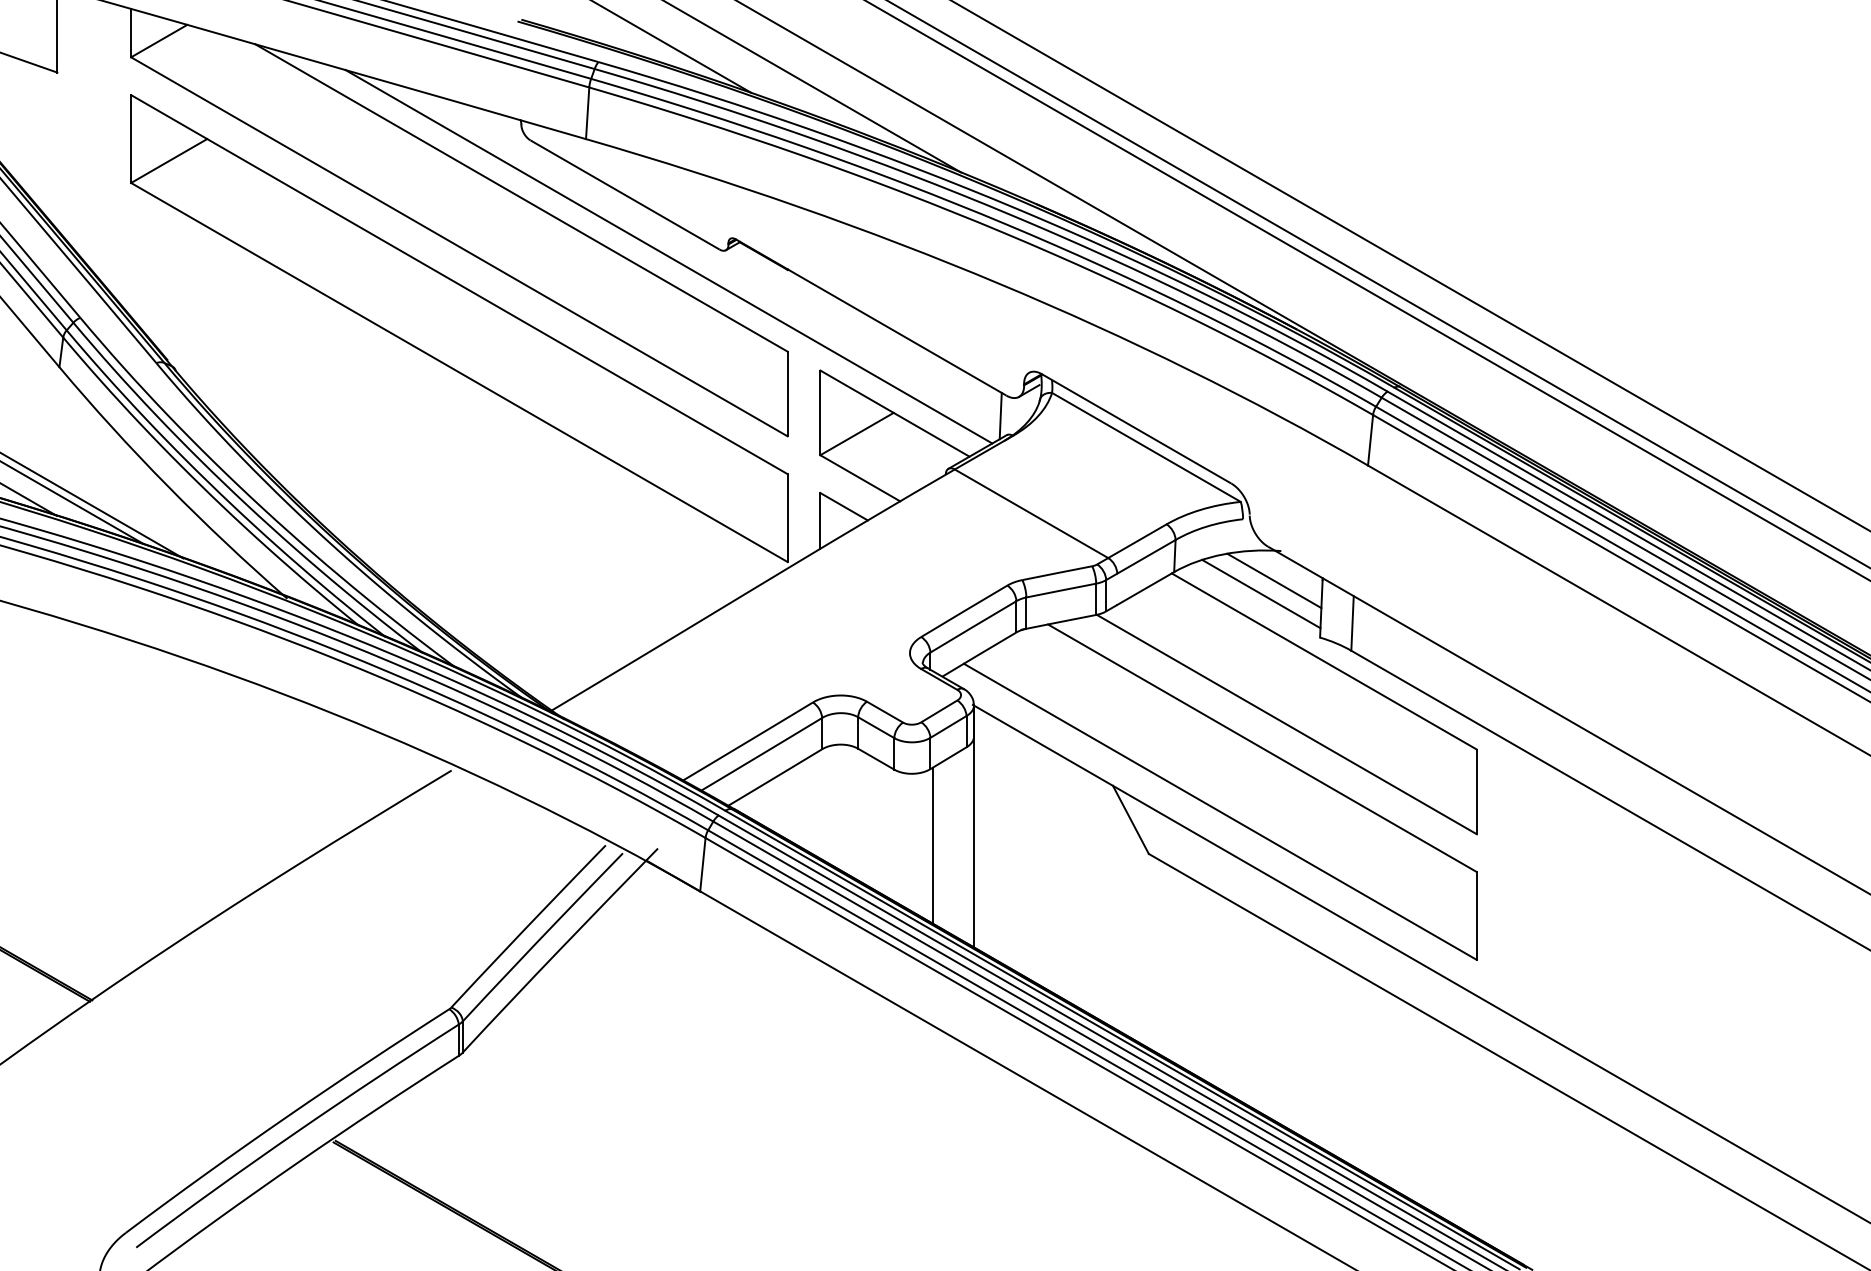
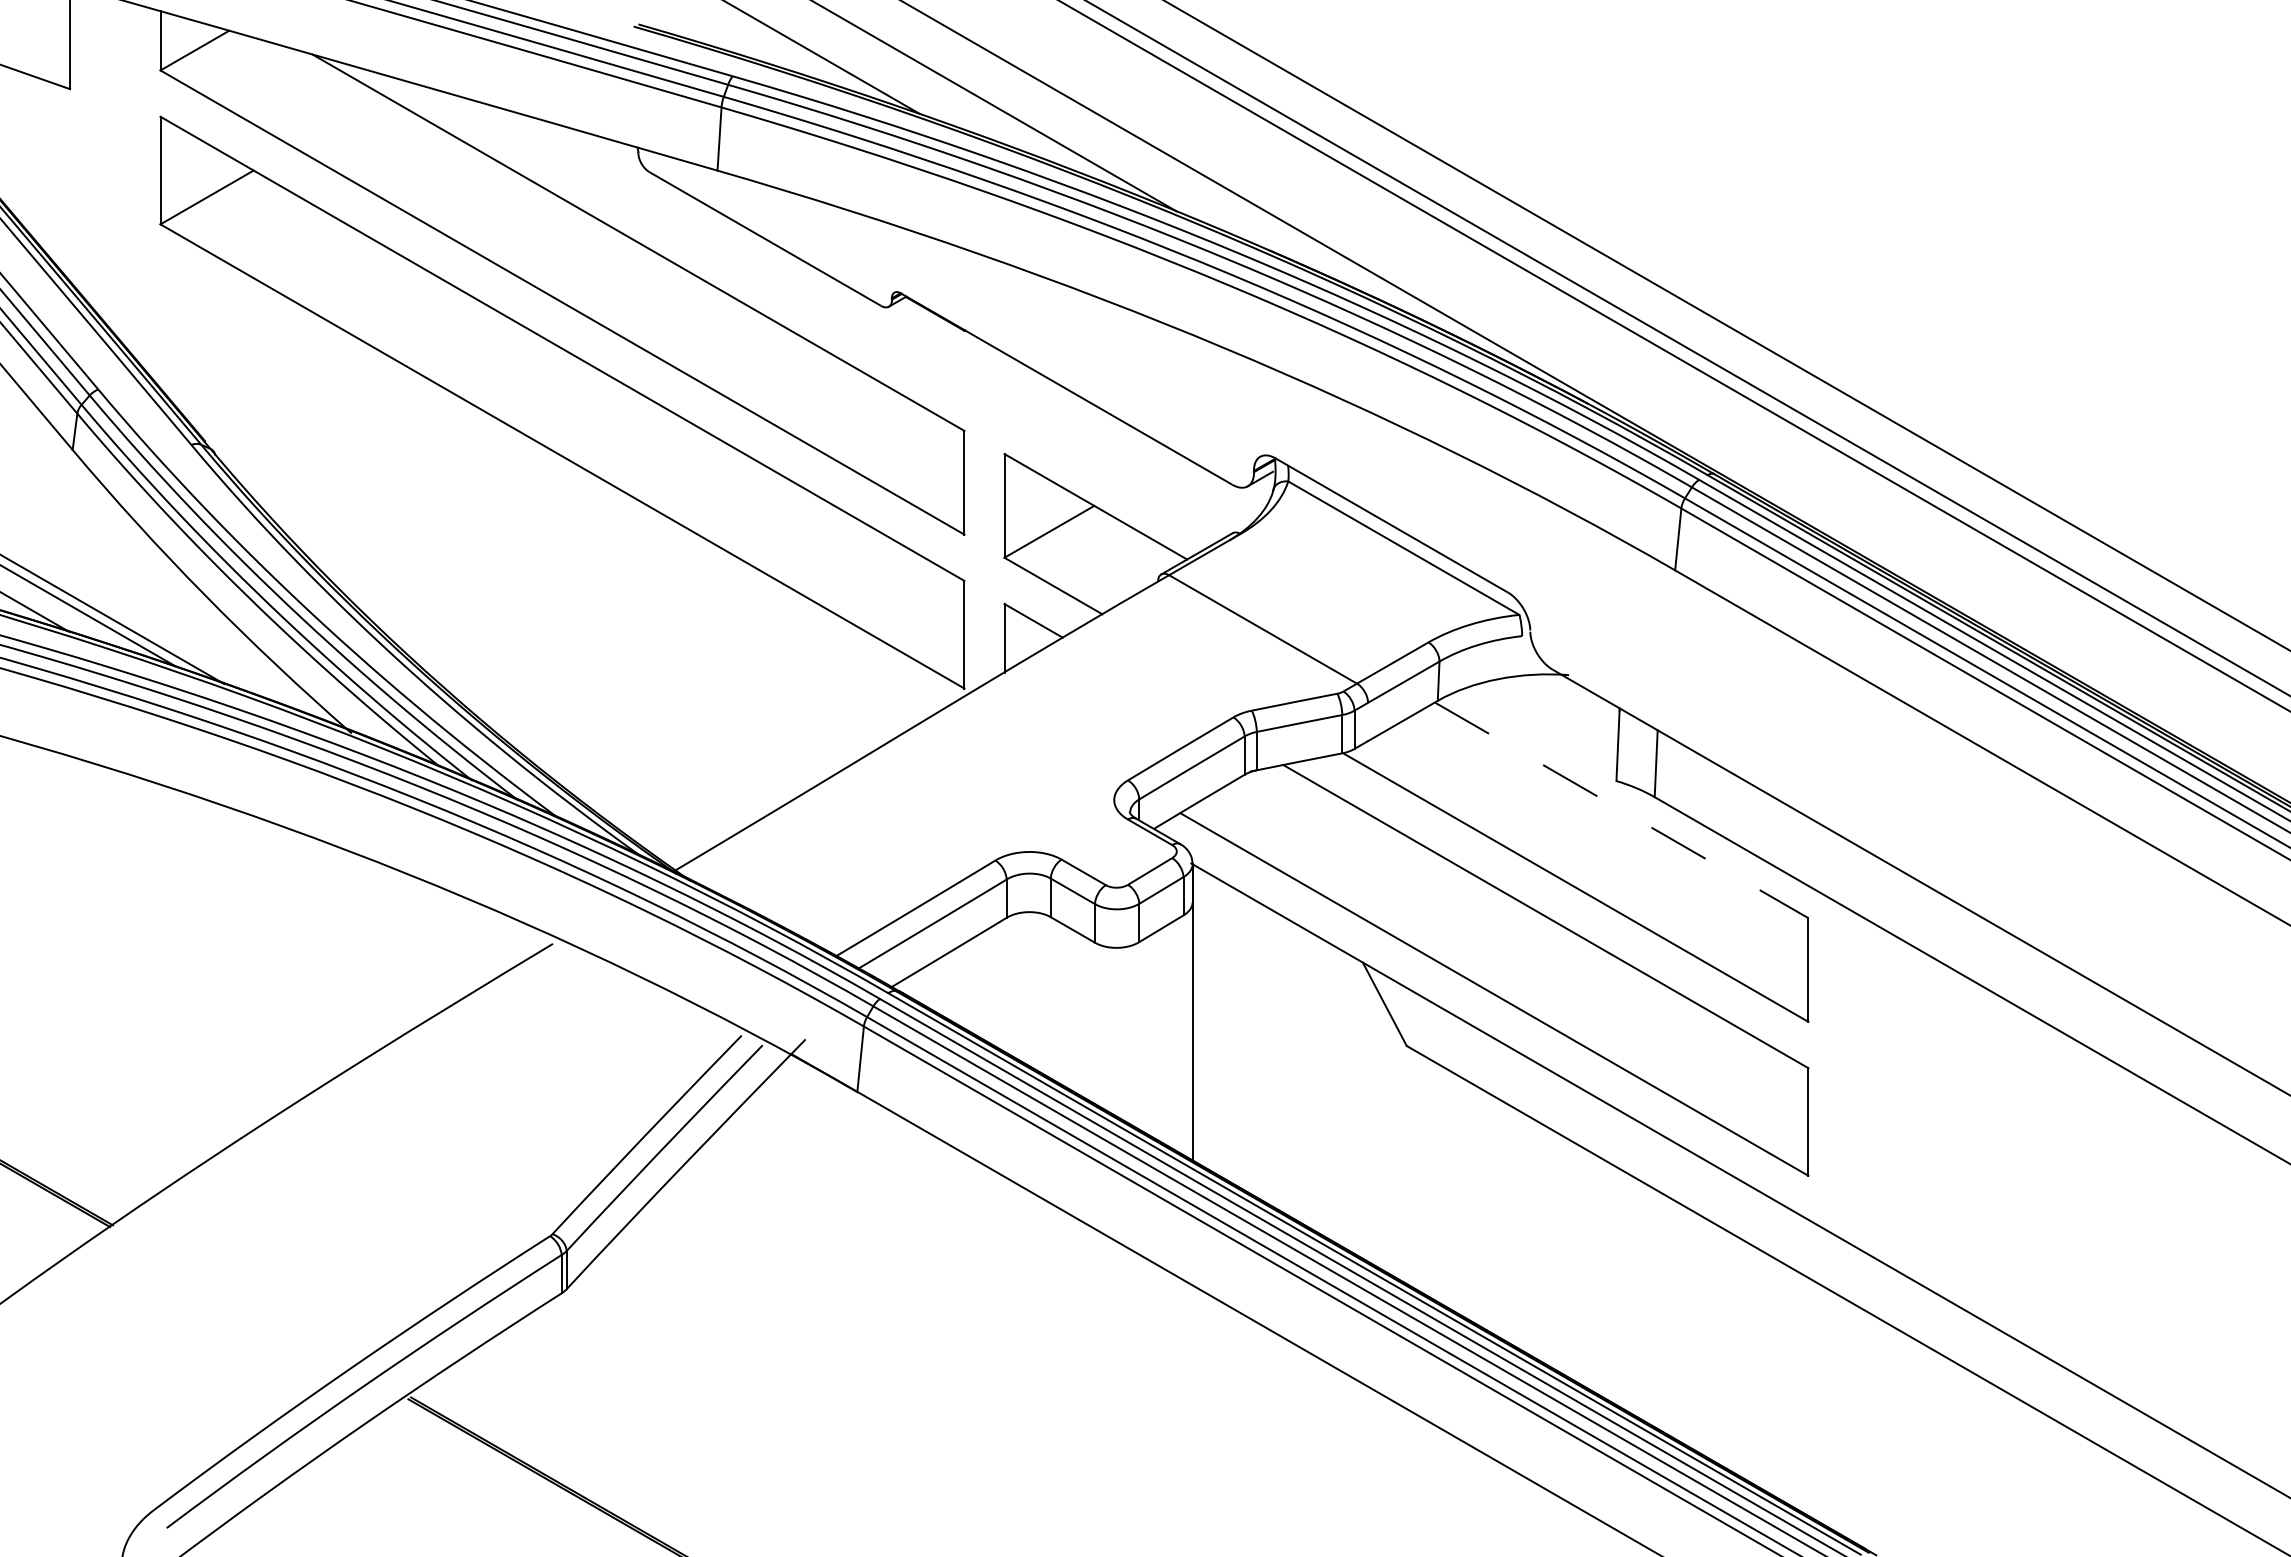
line: (668, 256) -> (818, 314), removed
line: (1000, 415) -> (1225, 509), removed
line: (1274, 580) -> (1560, 711), removed
line: (1261, 593) -> (1544, 727), removed
line: (1324, 661) -> (1621, 810), solid -> dashed
line: (933, 845) -> (1142, 1035), removed

